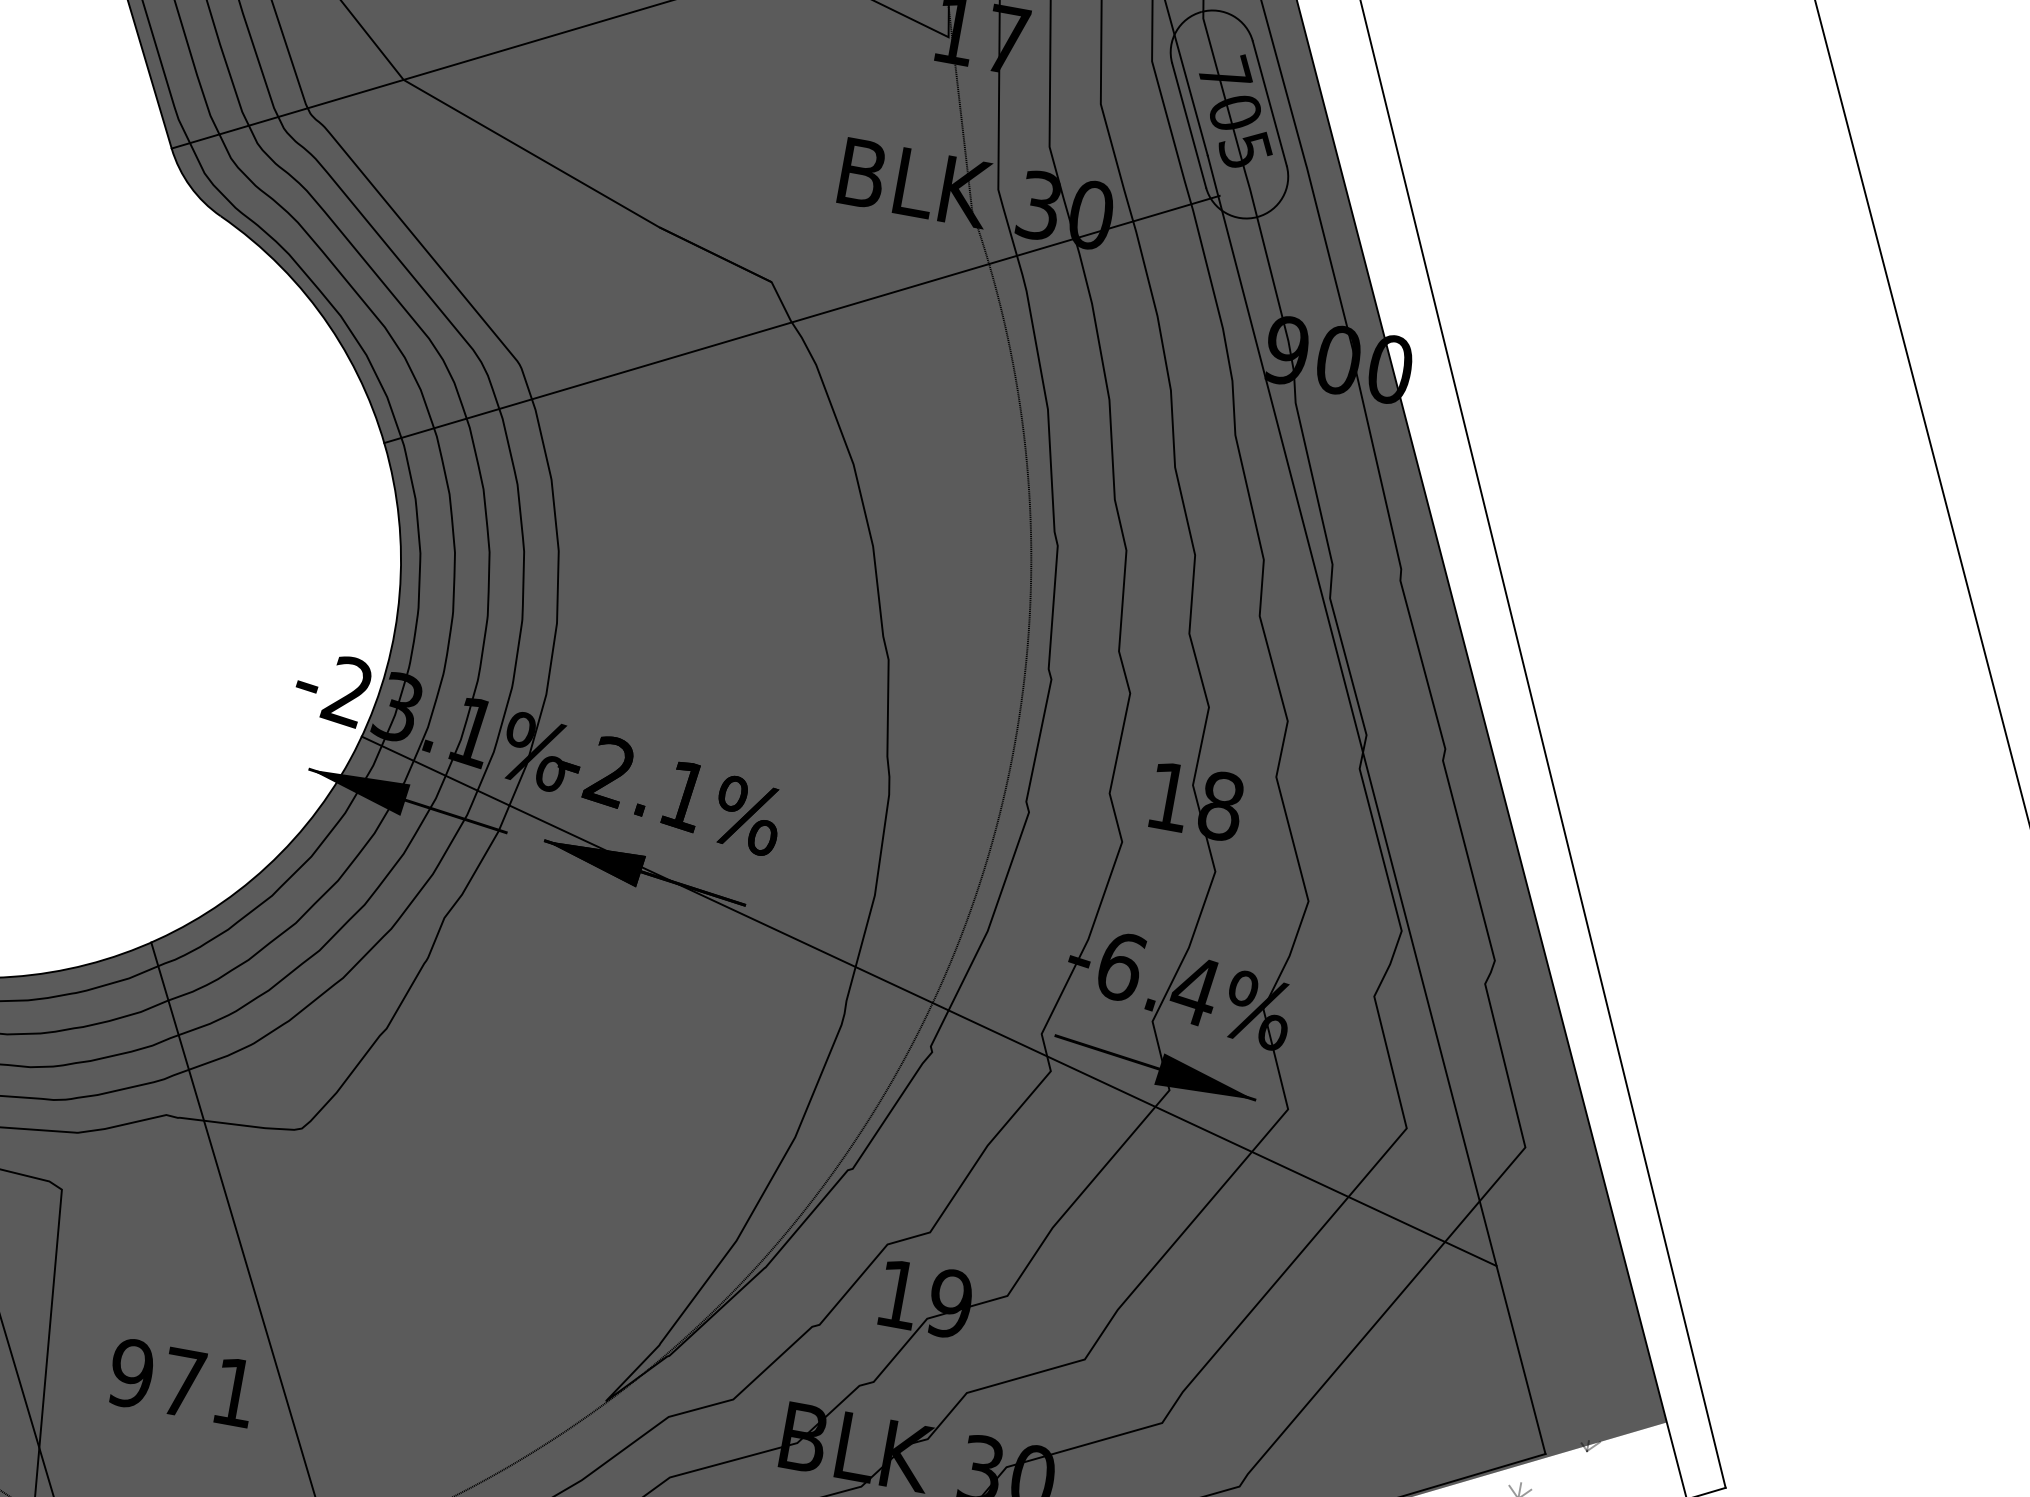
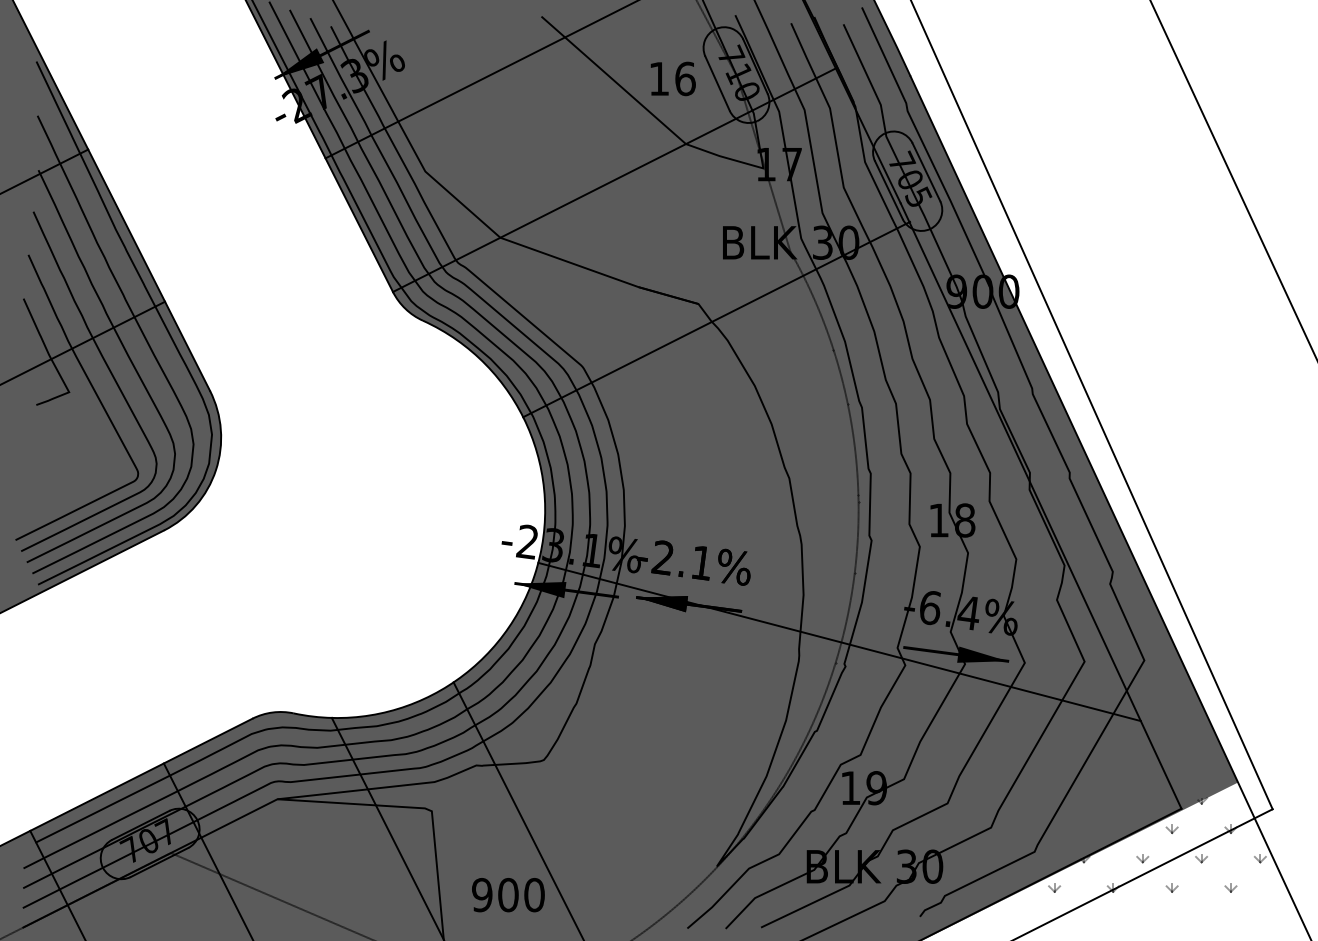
text: (208, 1388) -> (521, 895), 971 -> 900

